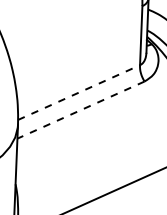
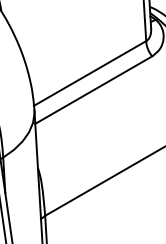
line: (79, 92) -> (90, 73), dashed -> solid
line: (80, 110) -> (93, 90), dashed -> solid

